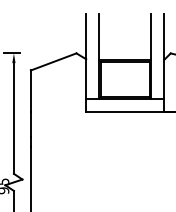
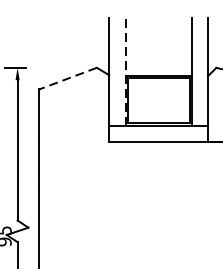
line: (99, 56) -> (126, 71), solid -> dashed
line: (53, 62) -> (67, 79), solid -> dashed

